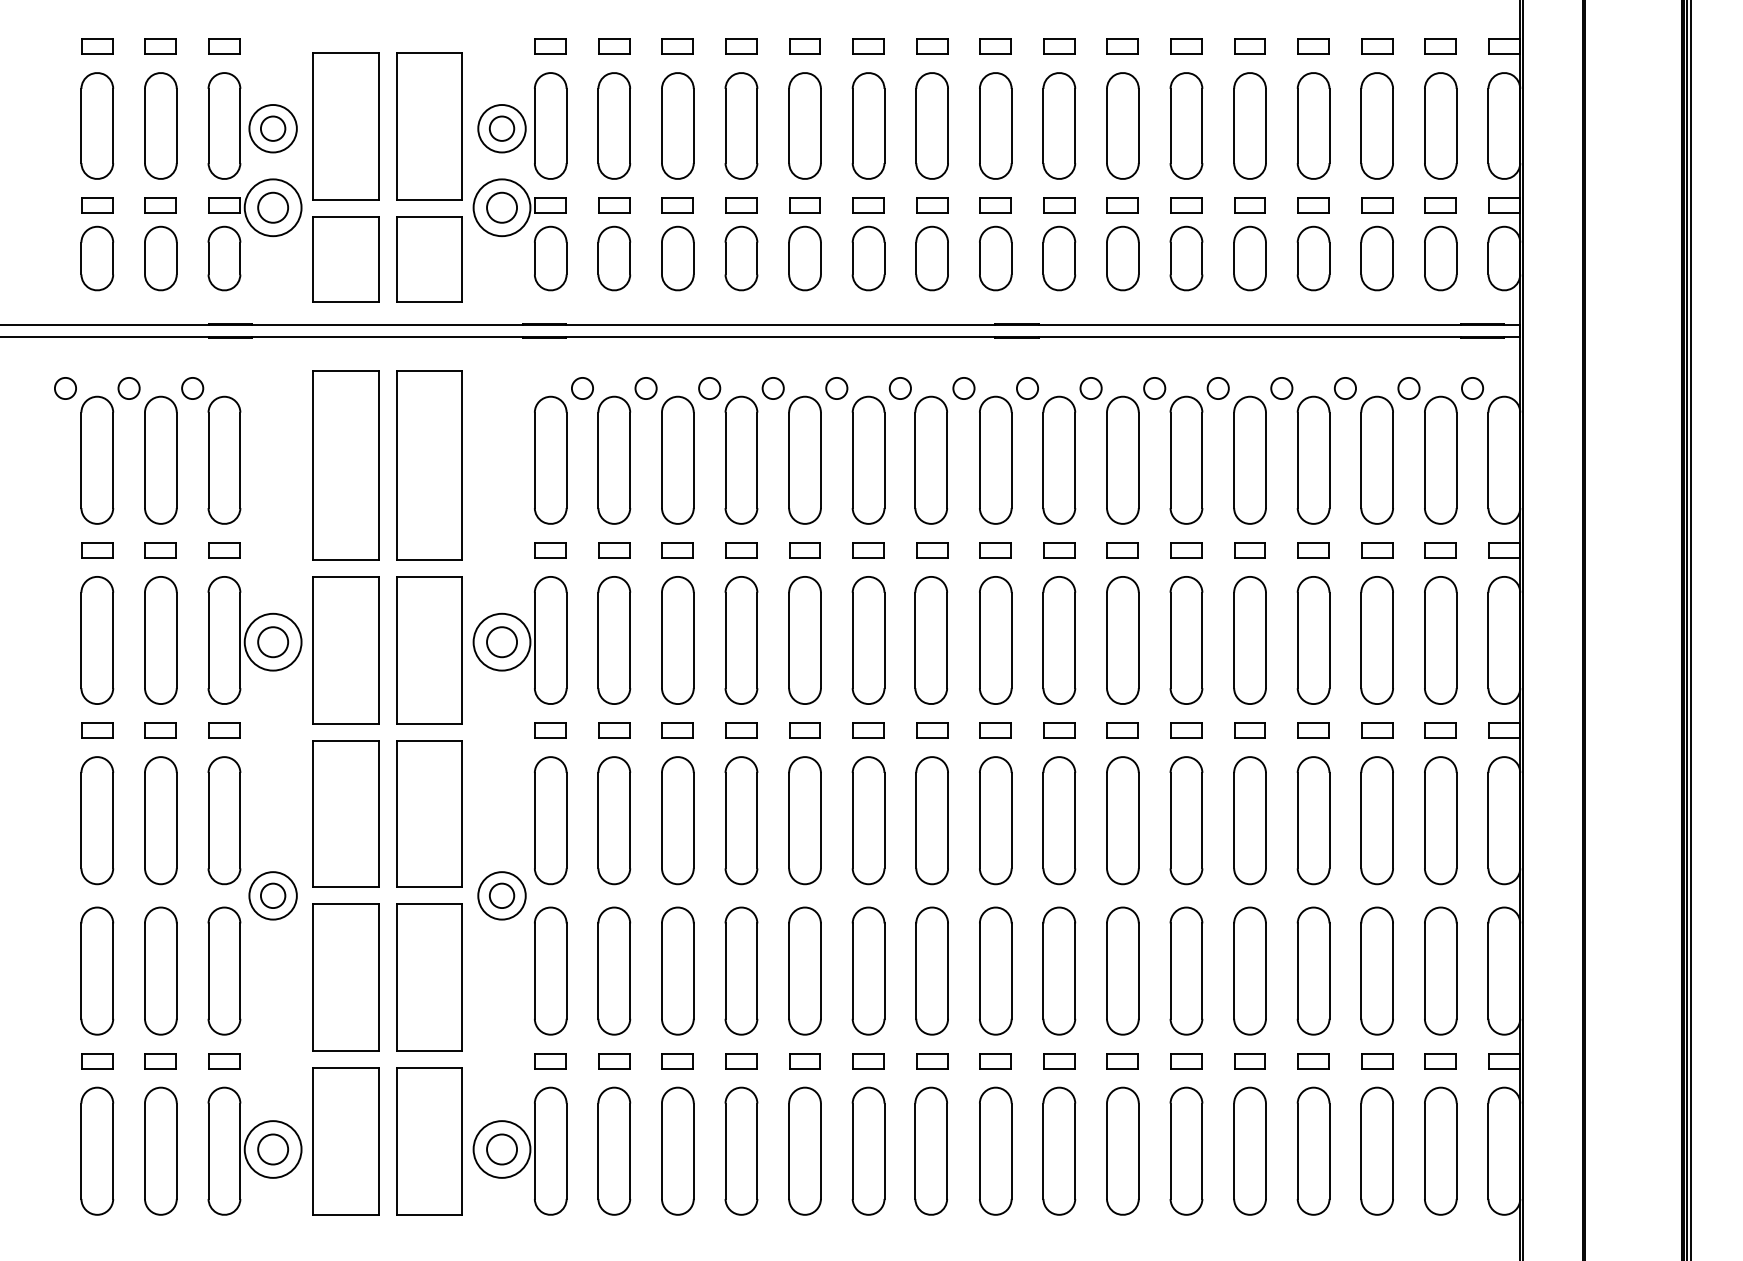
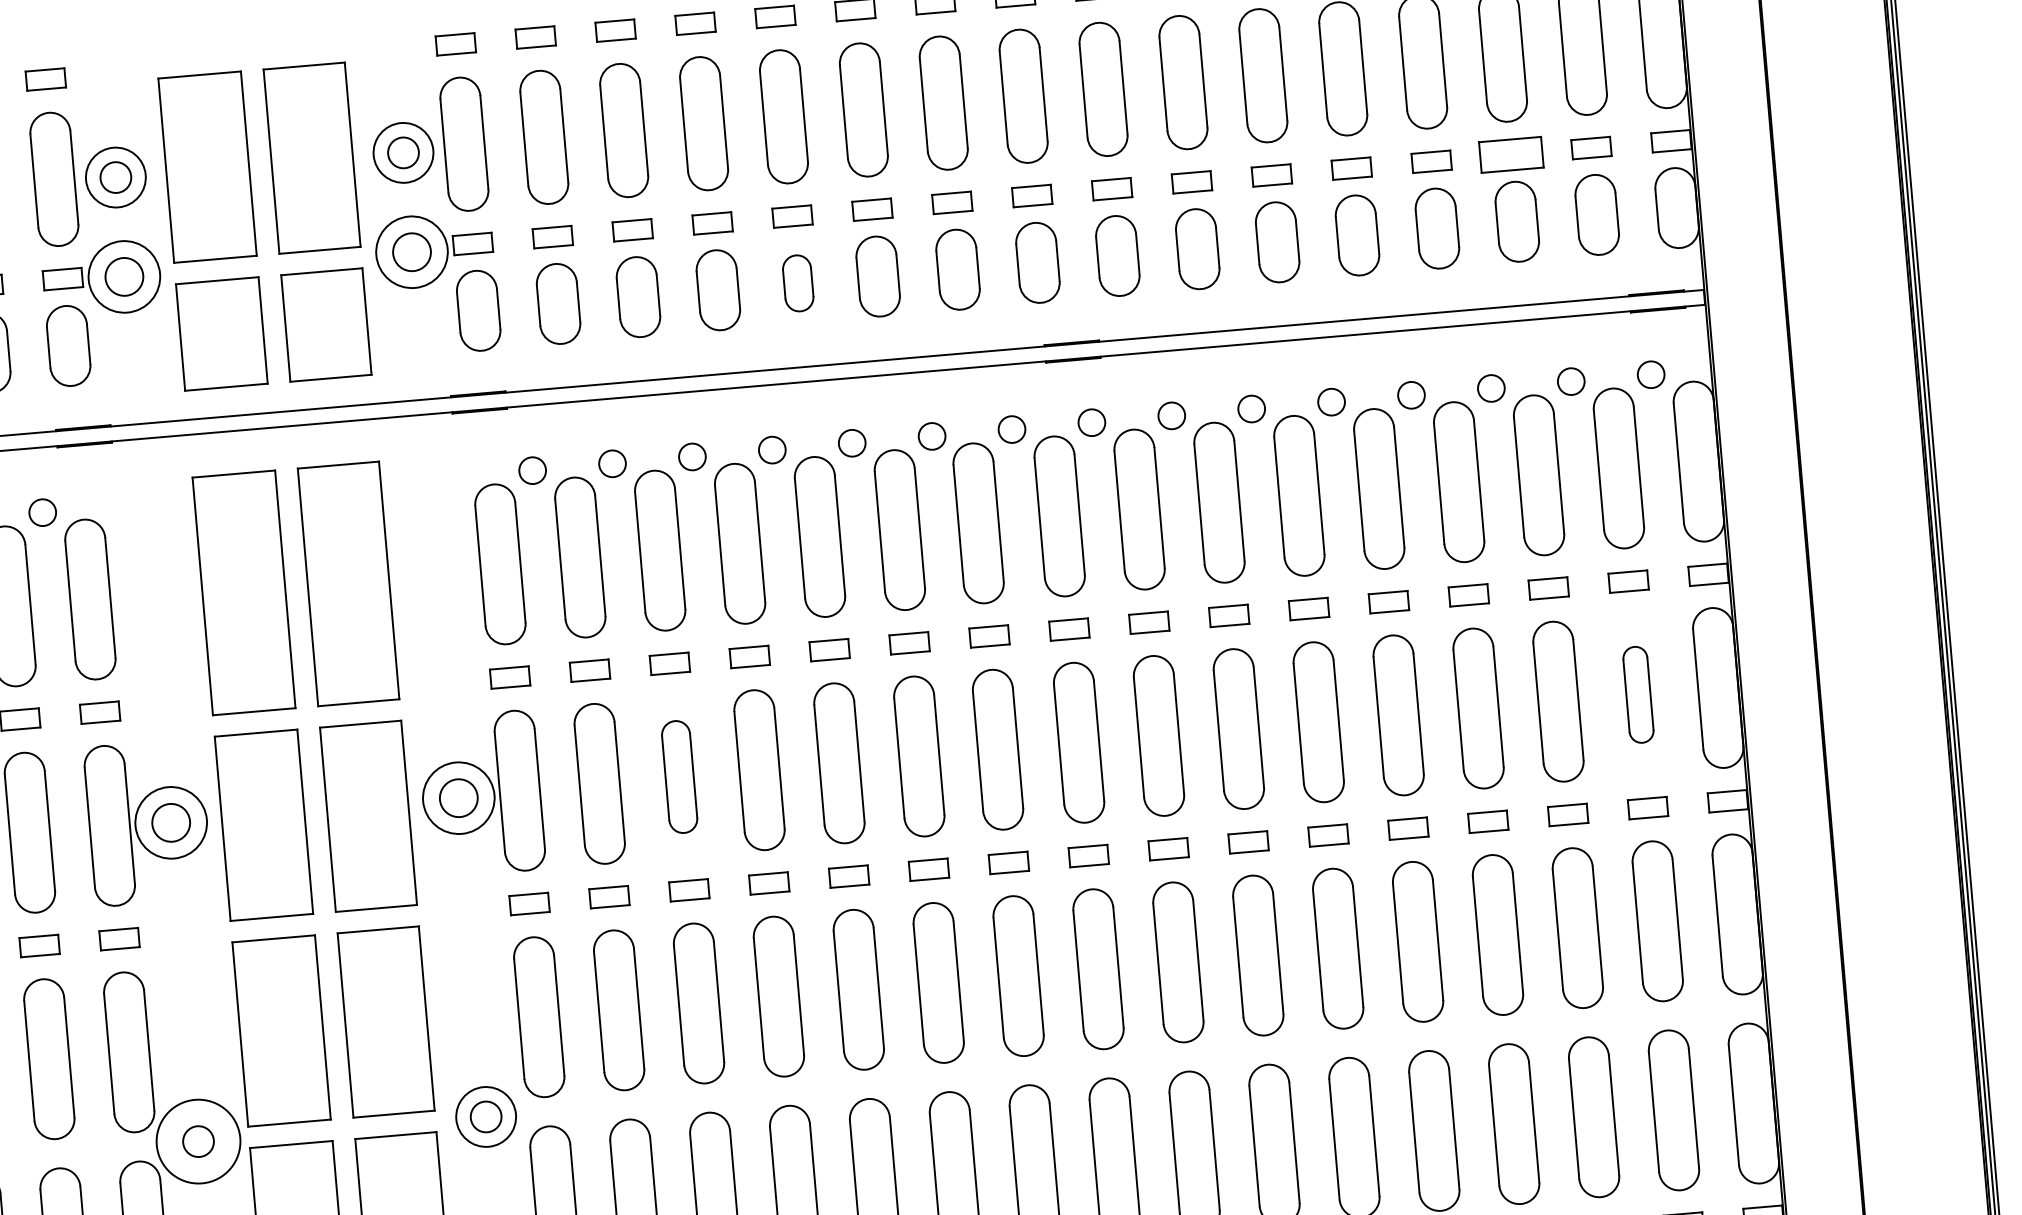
part: (1377, 205) -> (1511, 155), size x1.6
part: (804, 258) -> (797, 283), size x0.7
part: (677, 640) -> (679, 777), size x0.7
part: (1440, 640) -> (1638, 694), size x0.6
circle: (272, 895) -> (197, 1141), size x1.4

